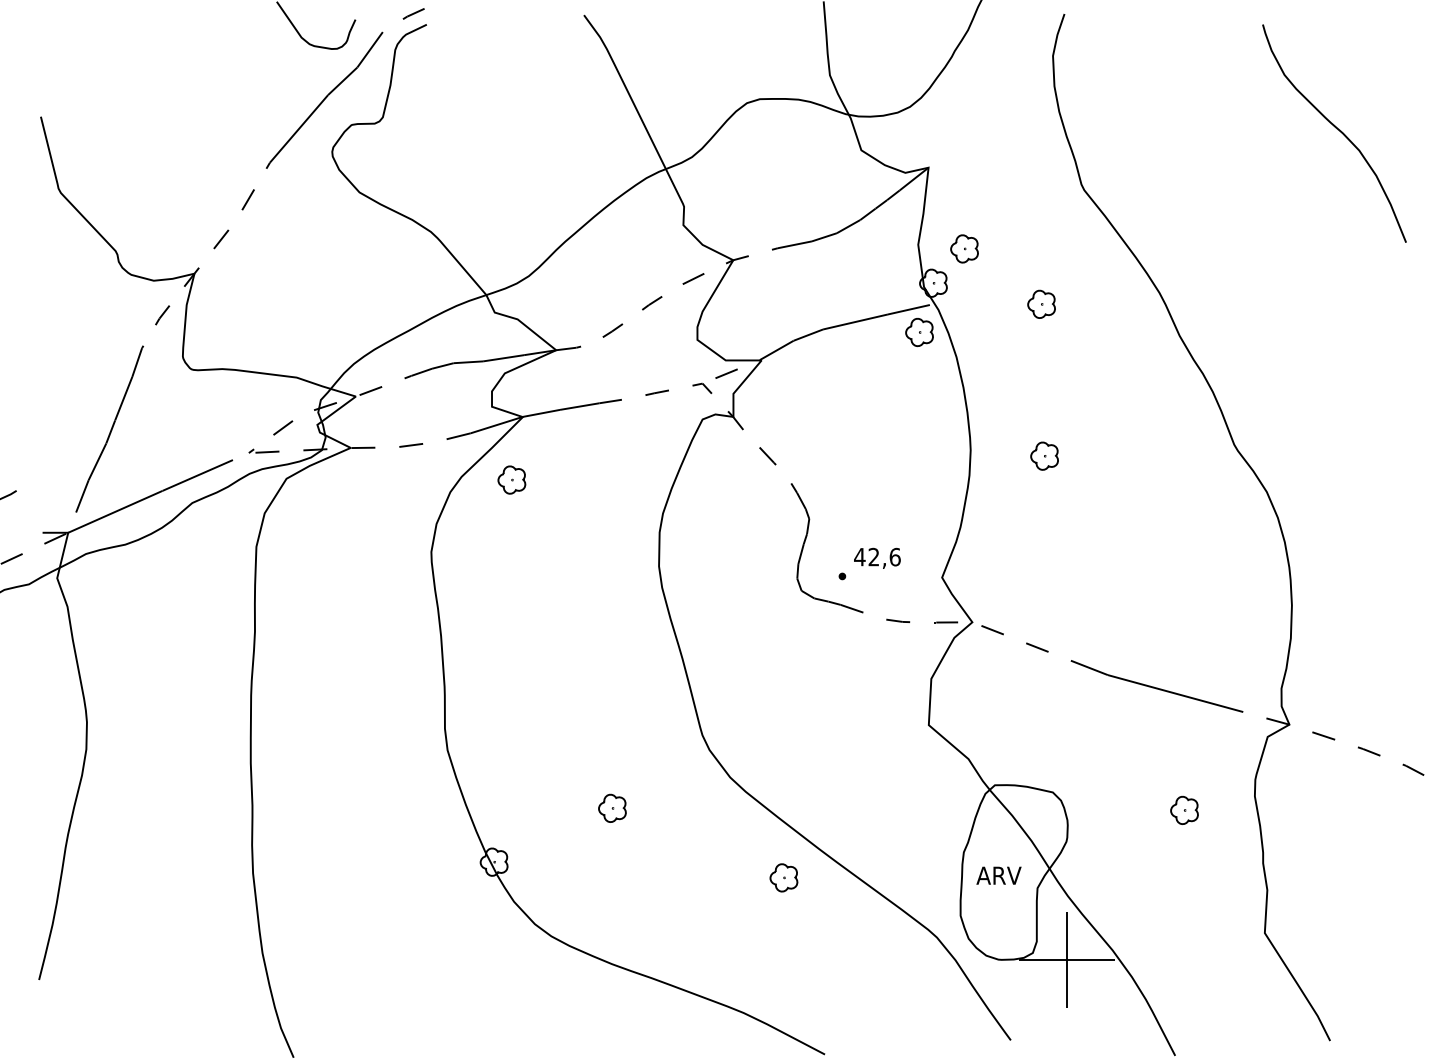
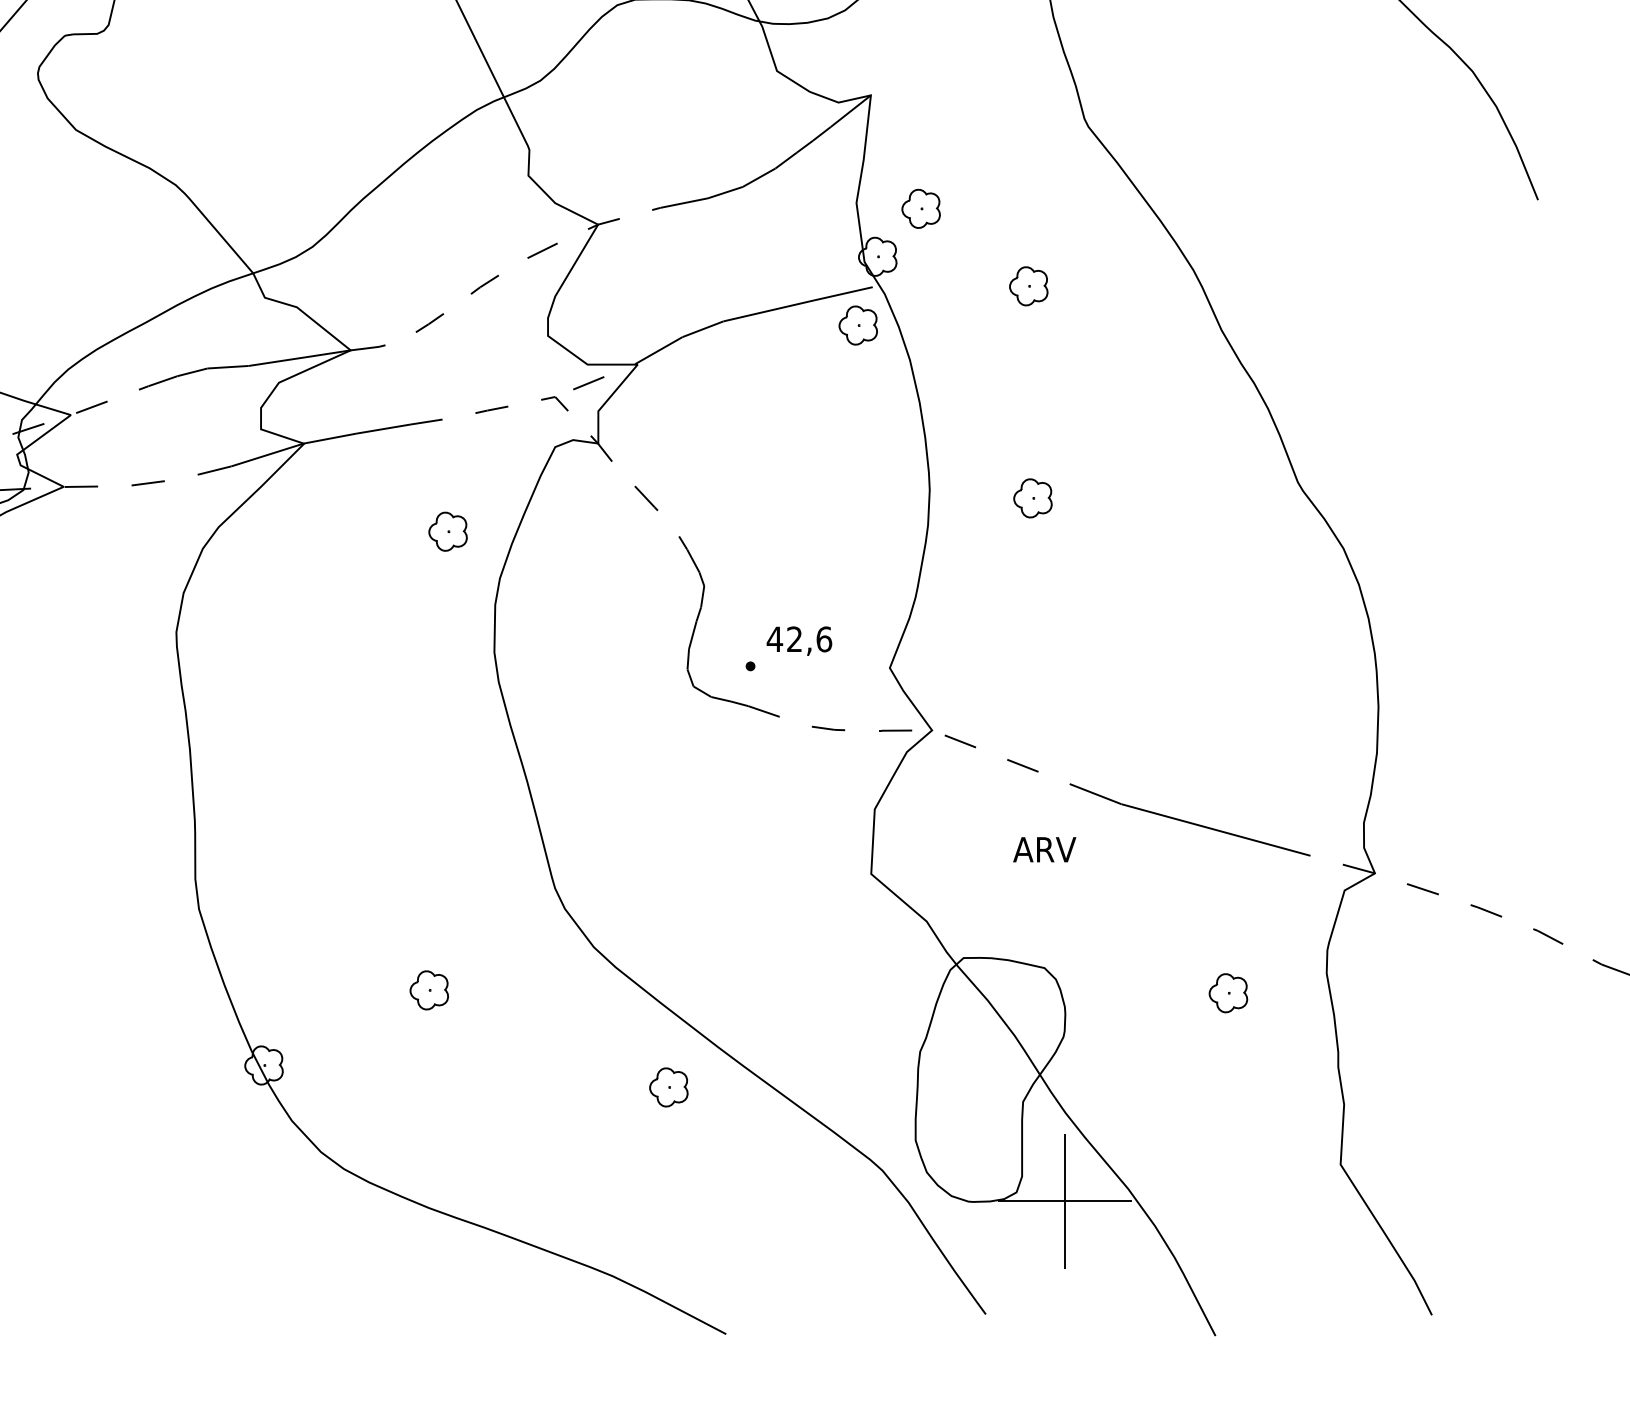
part: (511, 479) -> (447, 530), moved
text: (998, 875) -> (1044, 849), moved

